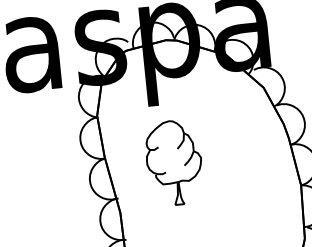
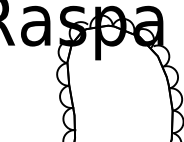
part: (173, 162) -> (105, 91), removed

